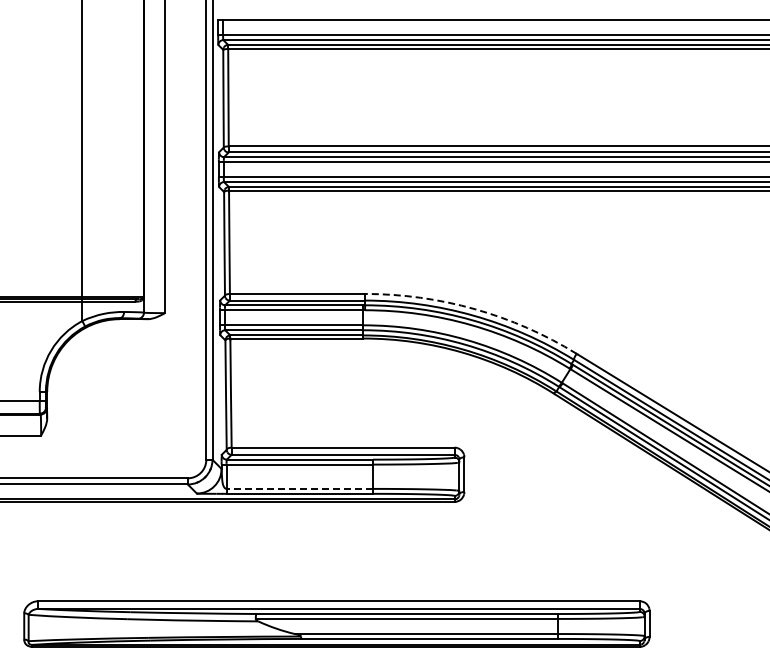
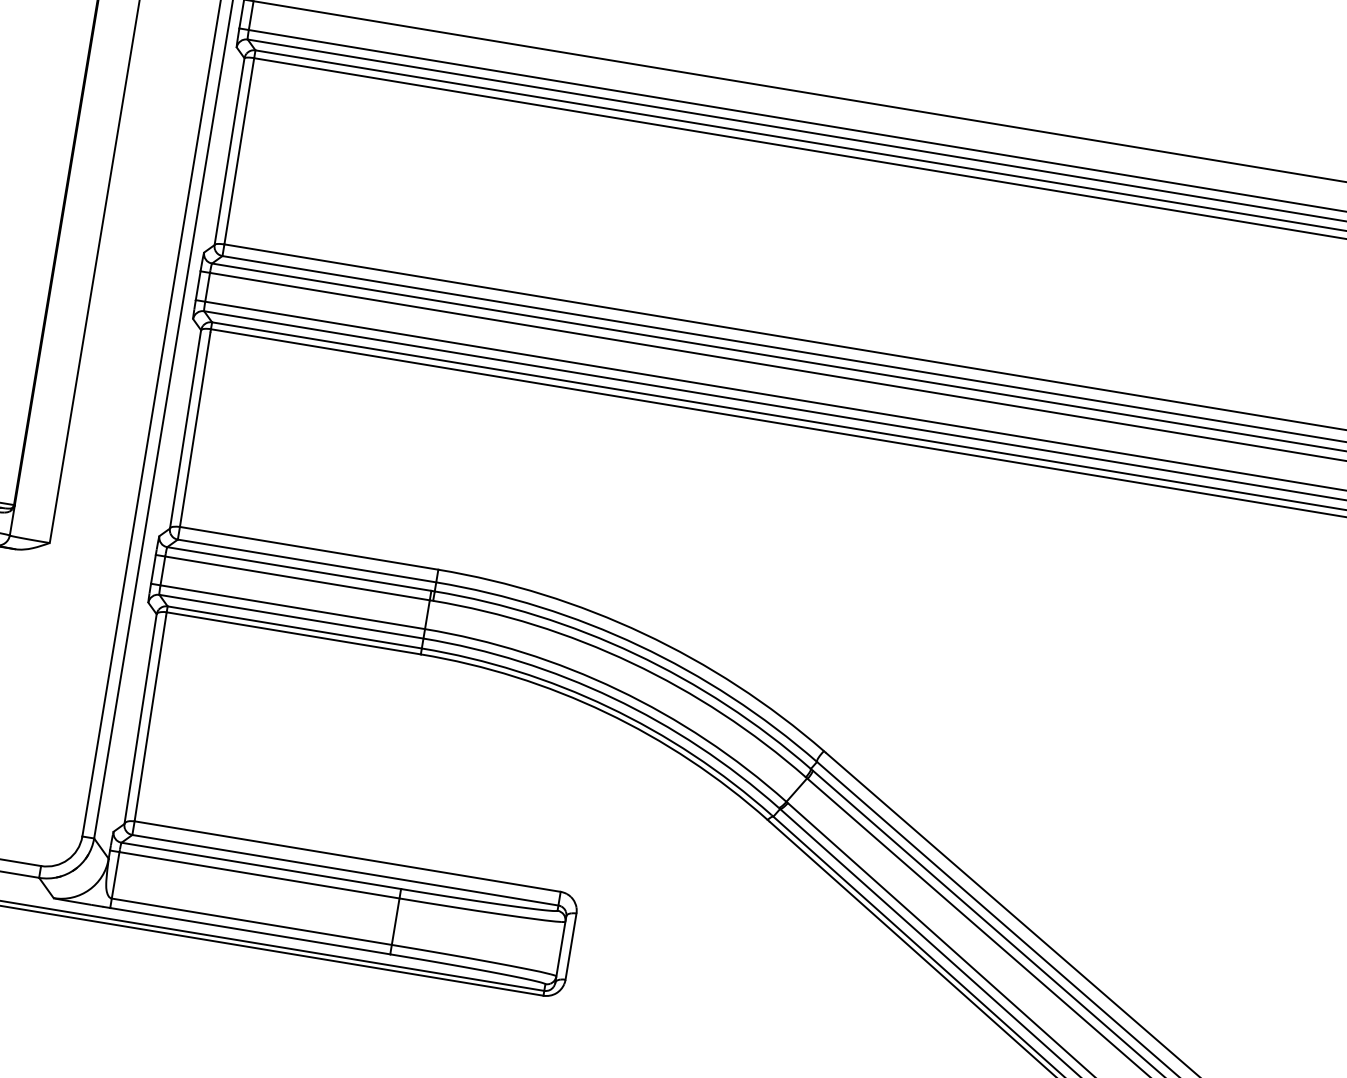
arc: (475, 309) -> (644, 634), dashed -> solid
line: (299, 488) -> (251, 920), dashed -> solid

